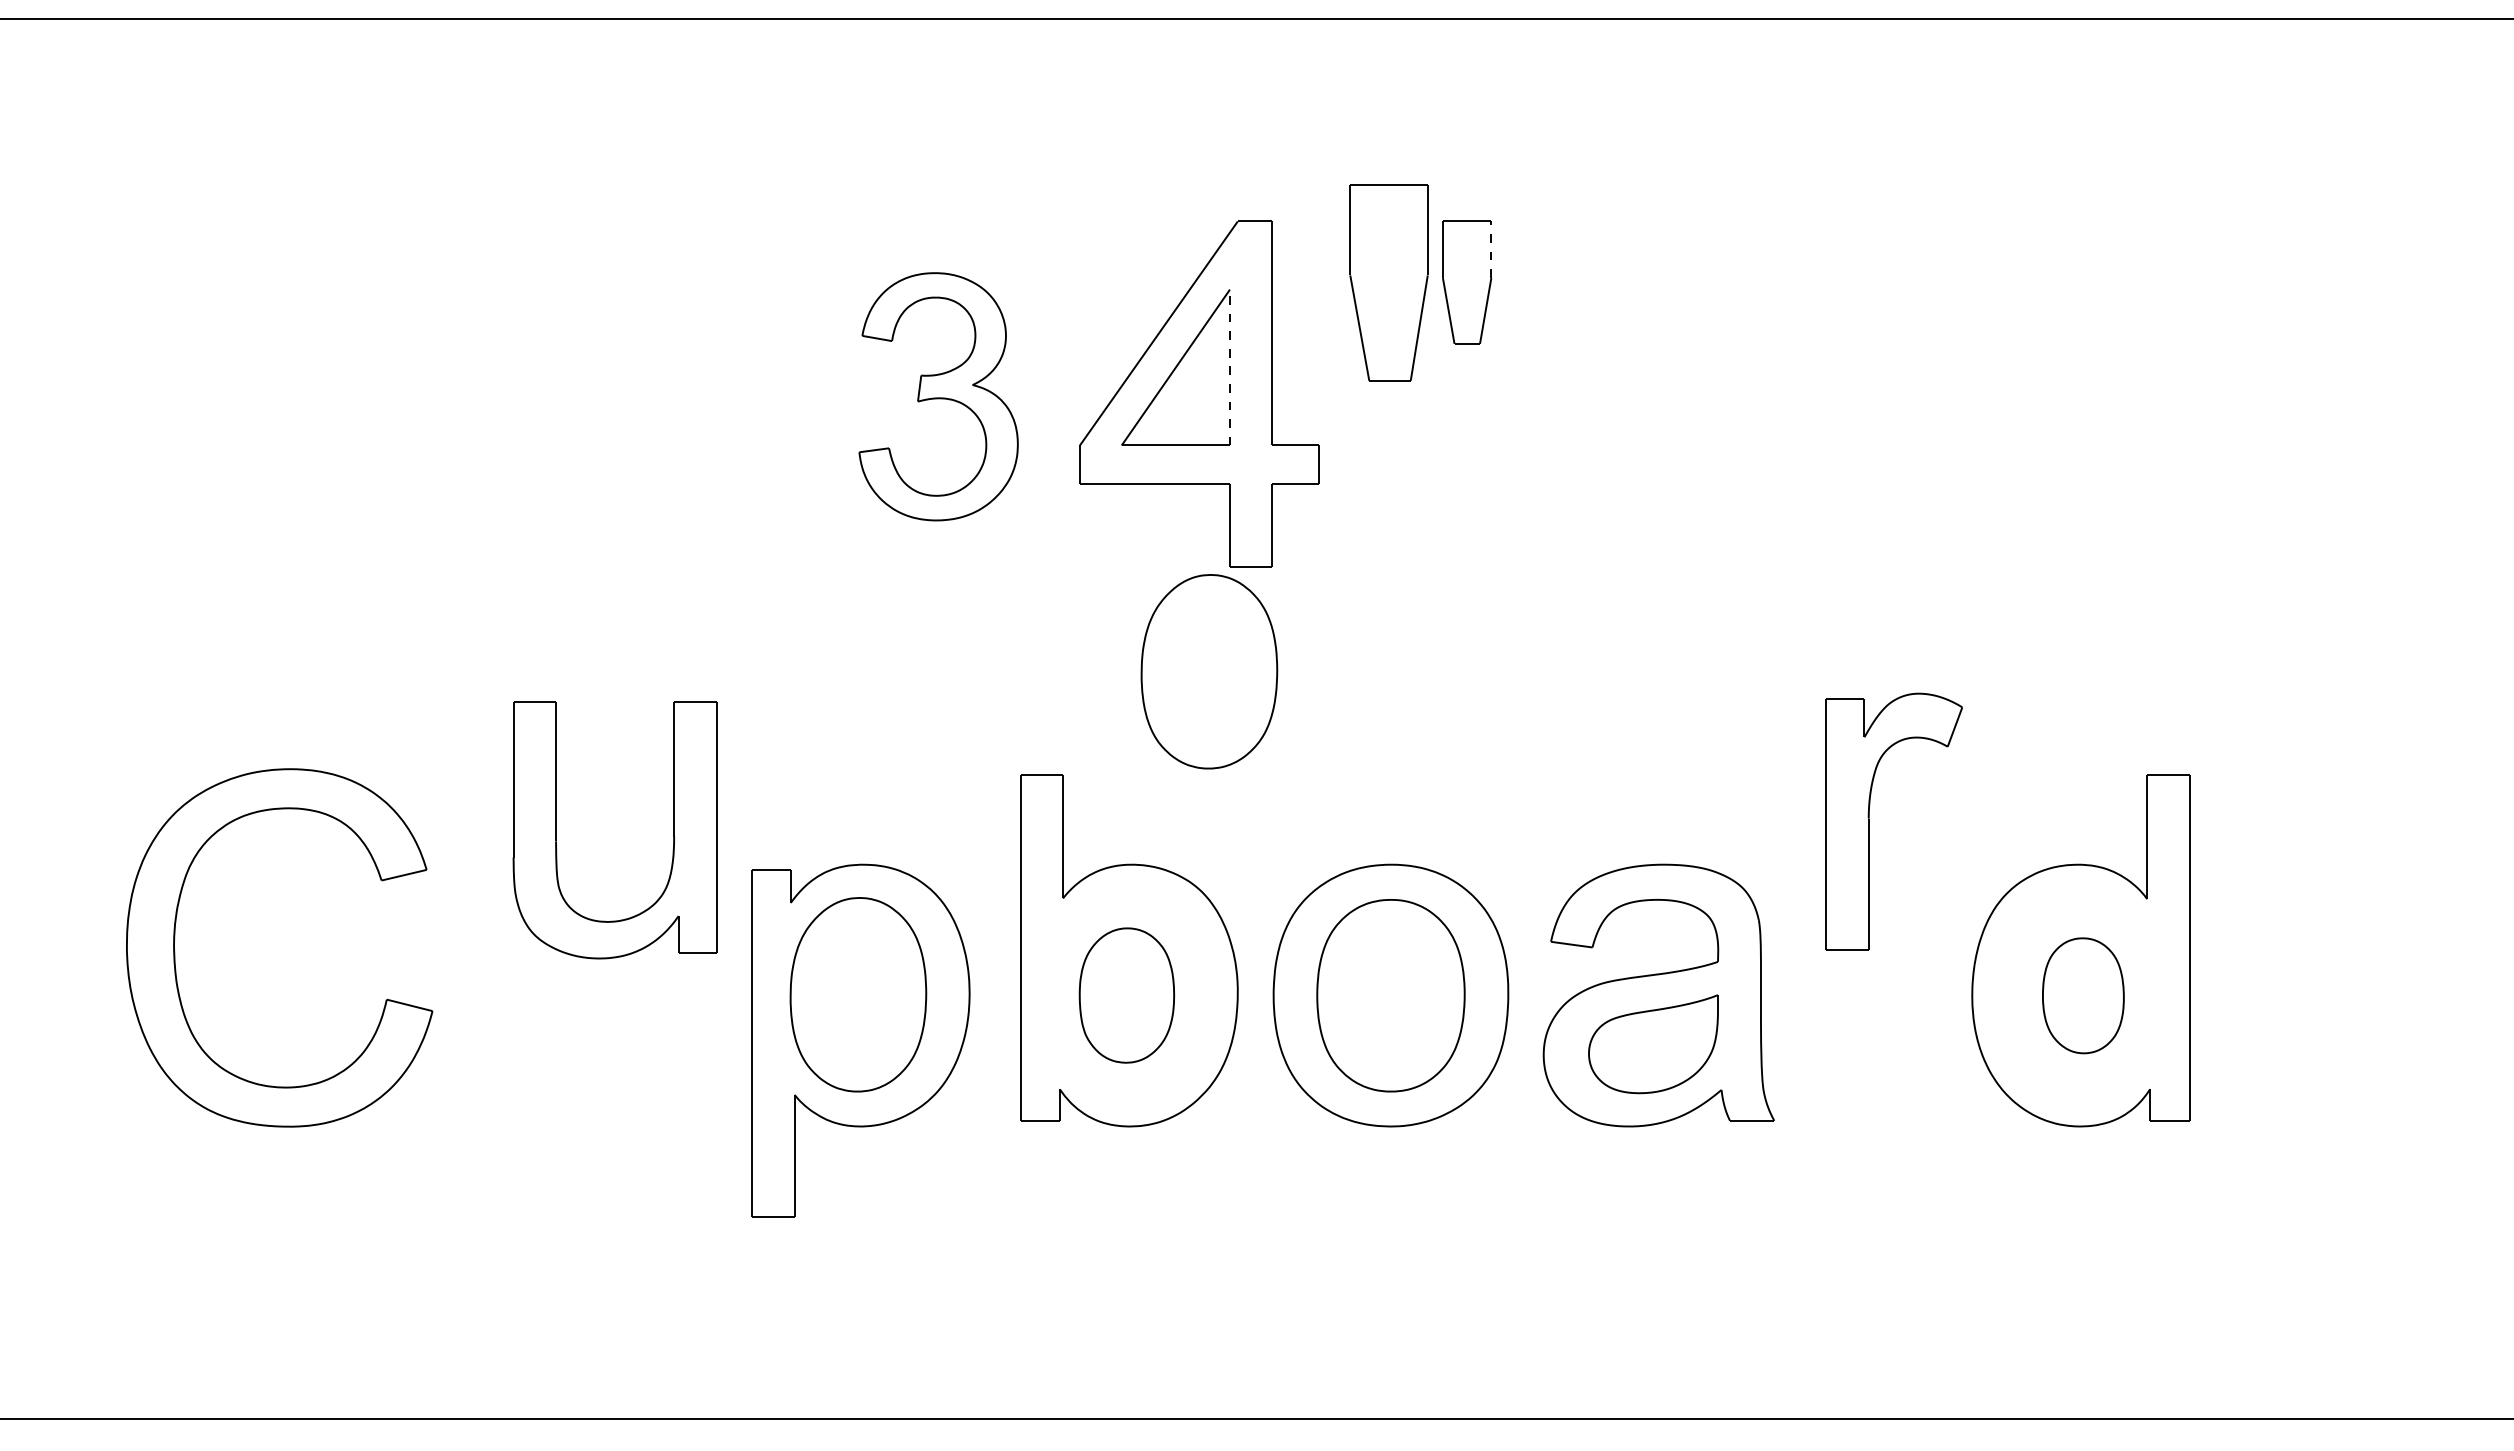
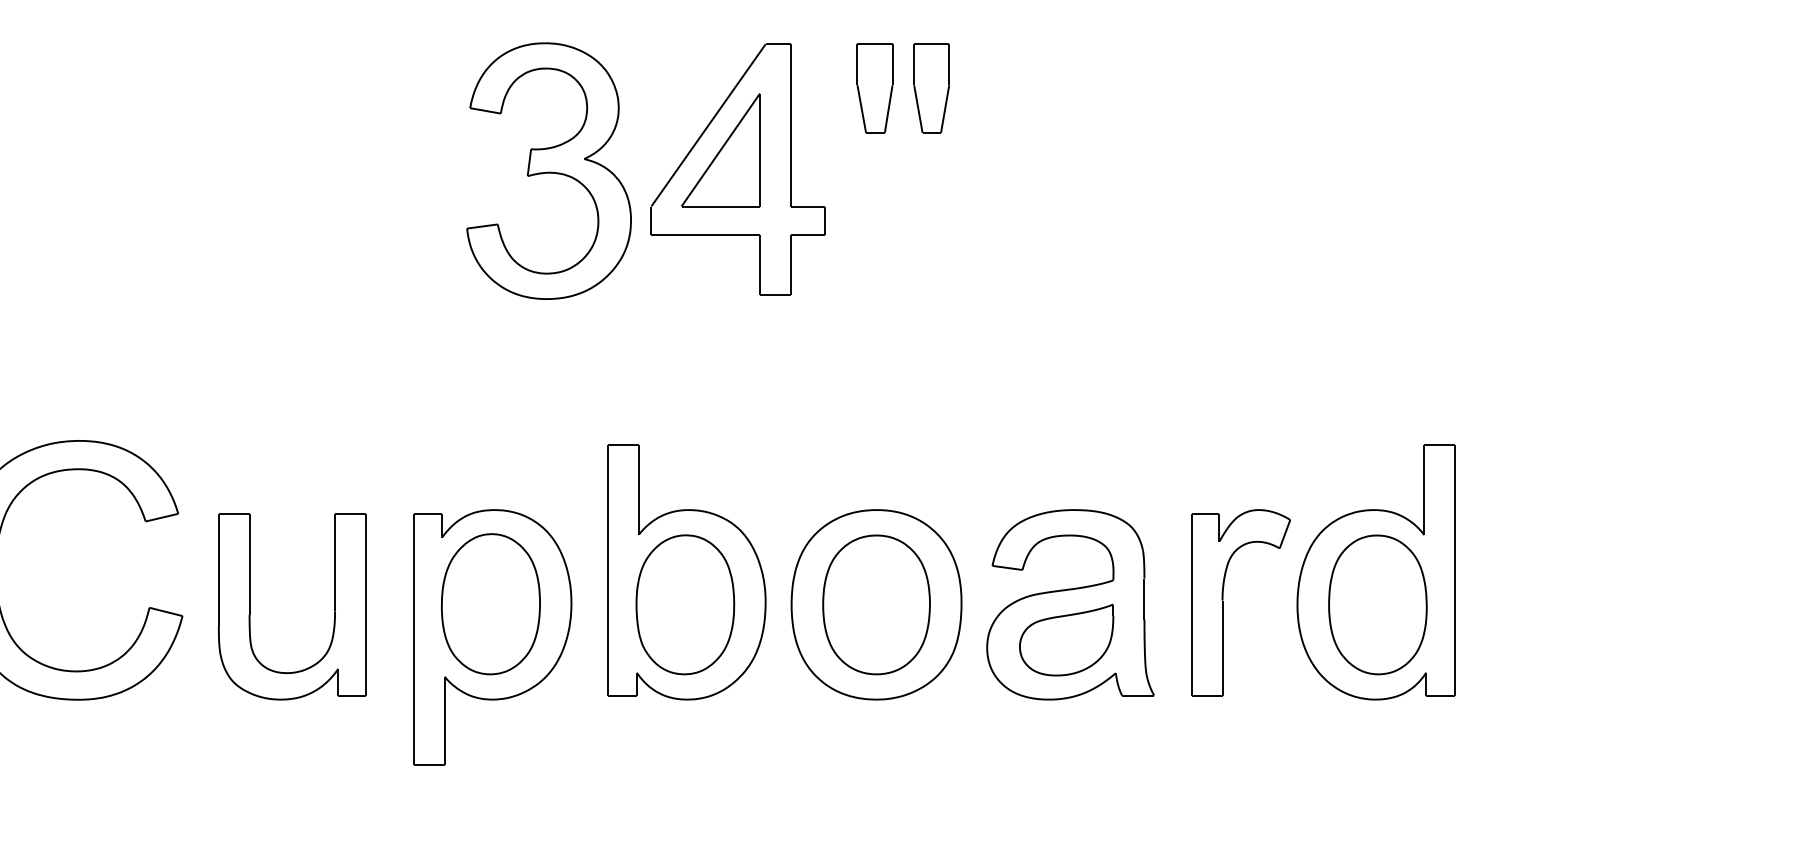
line: (1491, 249) -> (949, 64), dashed -> solid
part: (1388, 282) -> (874, 88), size x0.62
line: (1229, 367) -> (759, 150), dashed -> solid
part: (938, 396) -> (548, 171), size x1.43
part: (1209, 671) -> (745, 370), removed
part: (1869, 821) -> (1223, 602), moved
part: (556, 830) -> (249, 606), moved
part: (1126, 995) -> (685, 604), size x1.43
part: (2083, 995) -> (1378, 604), size x1.67

